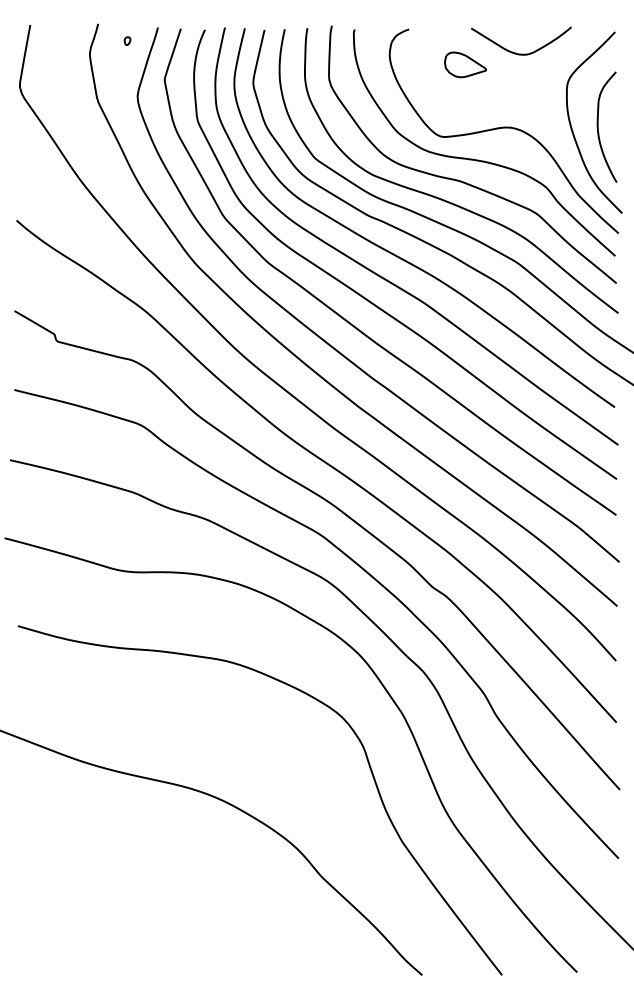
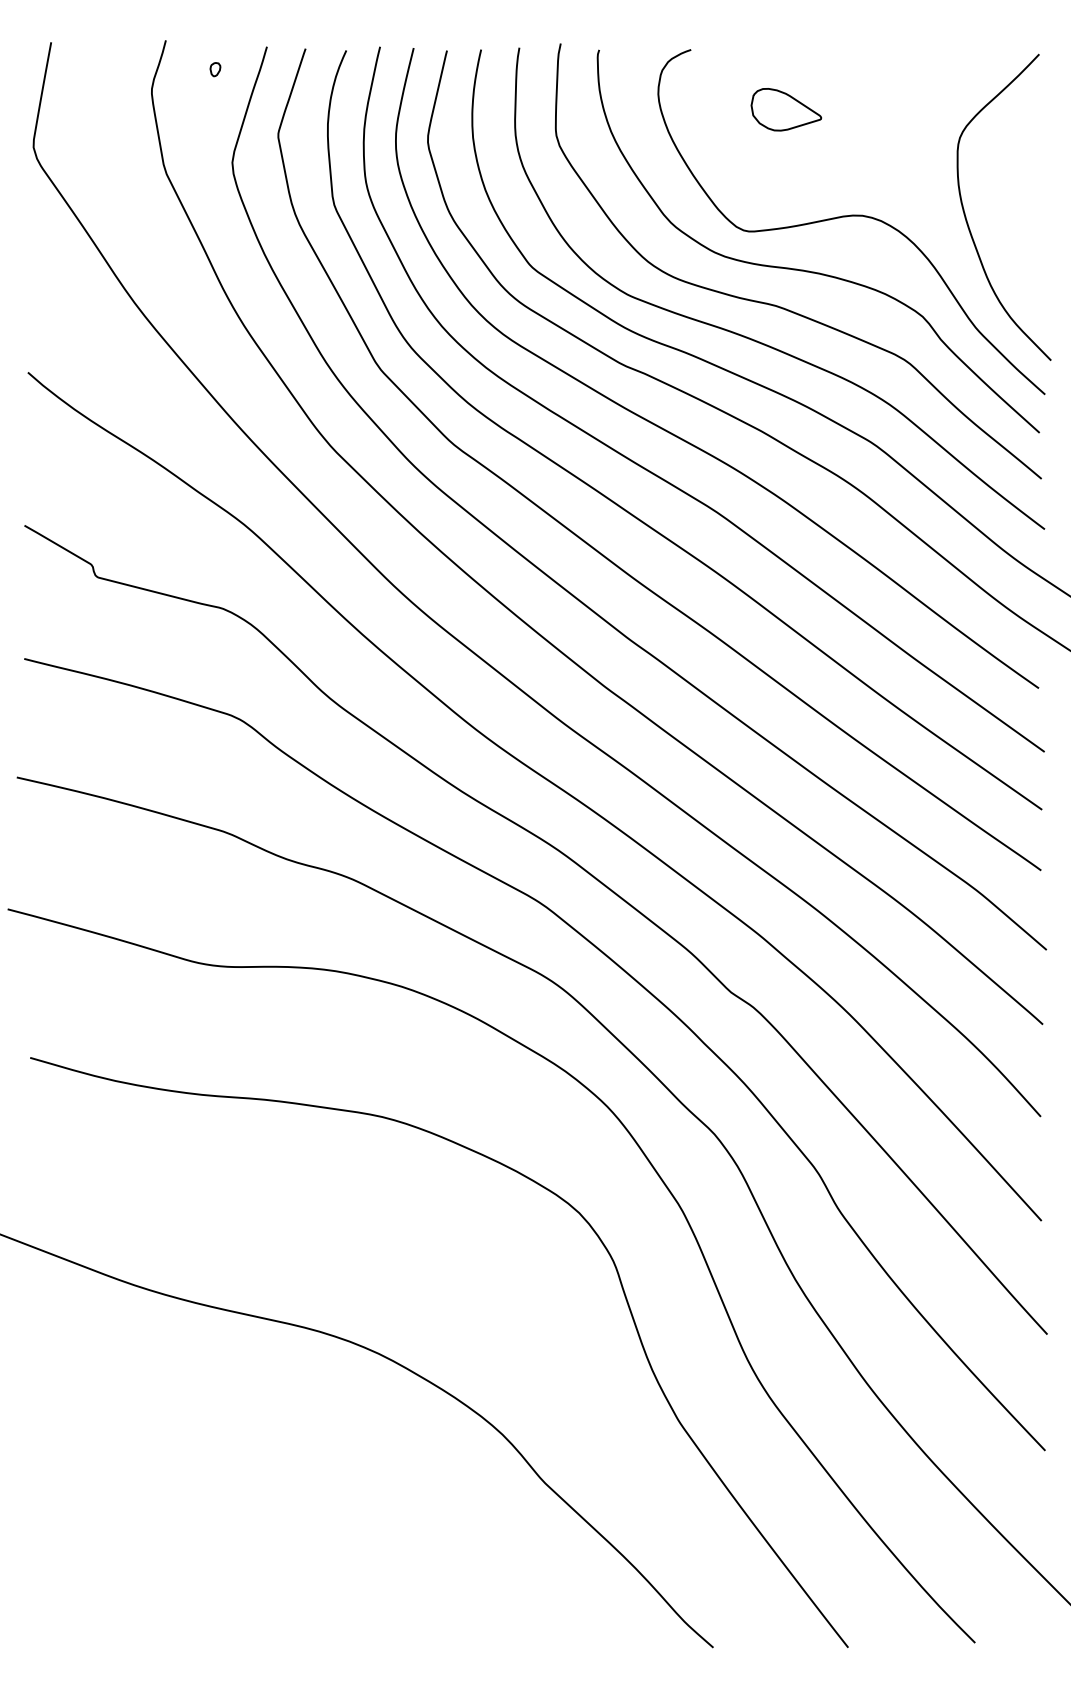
curve: (516, 52) -> (872, 88), removed
curve: (598, 126) -> (1011, 213), removed

